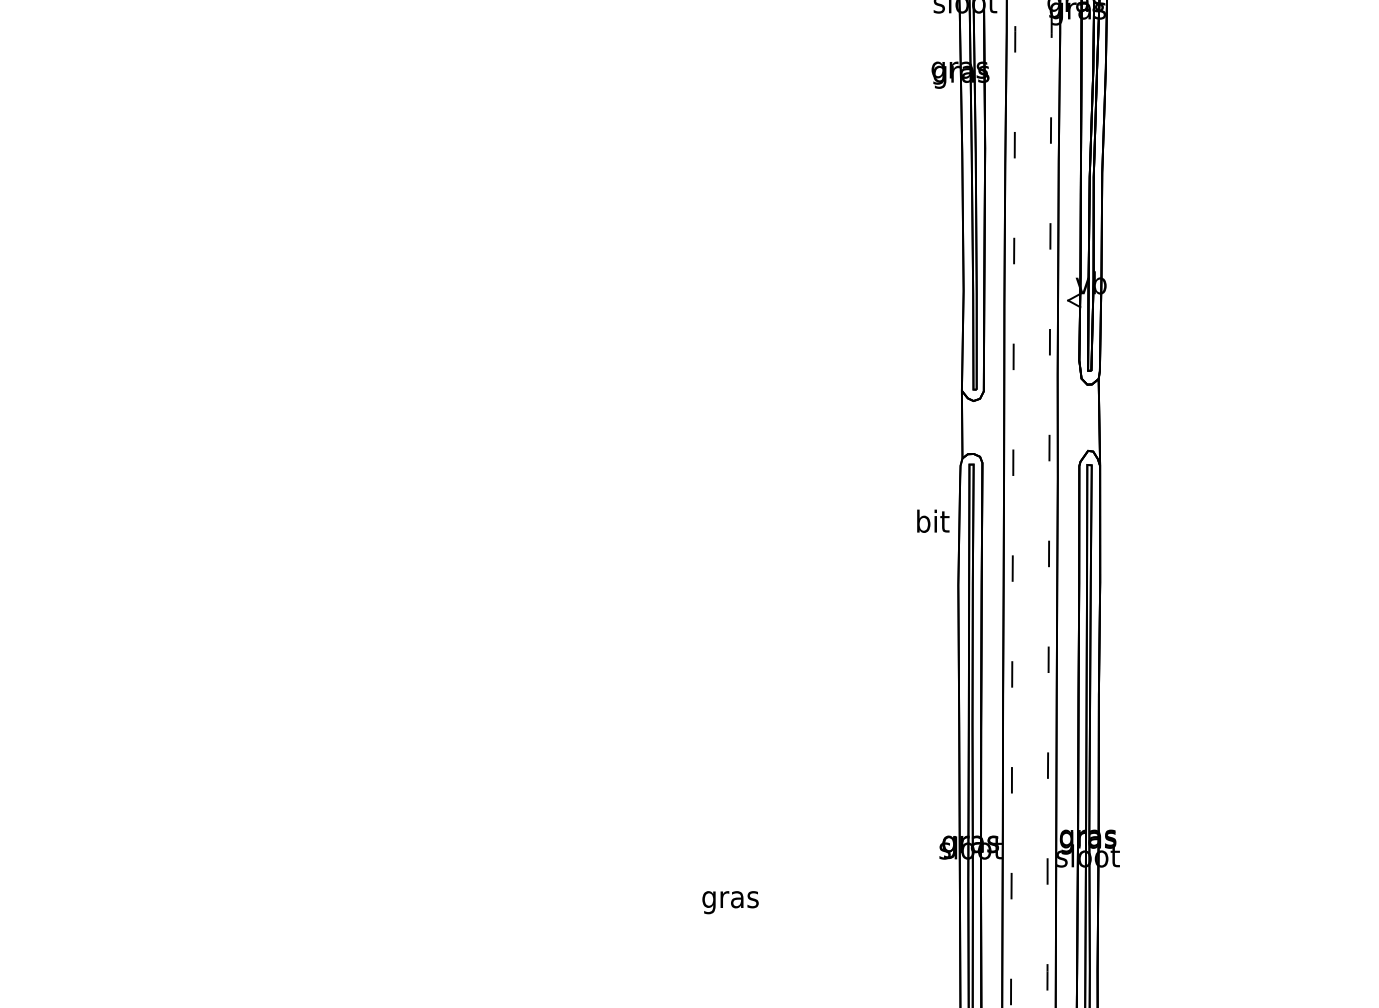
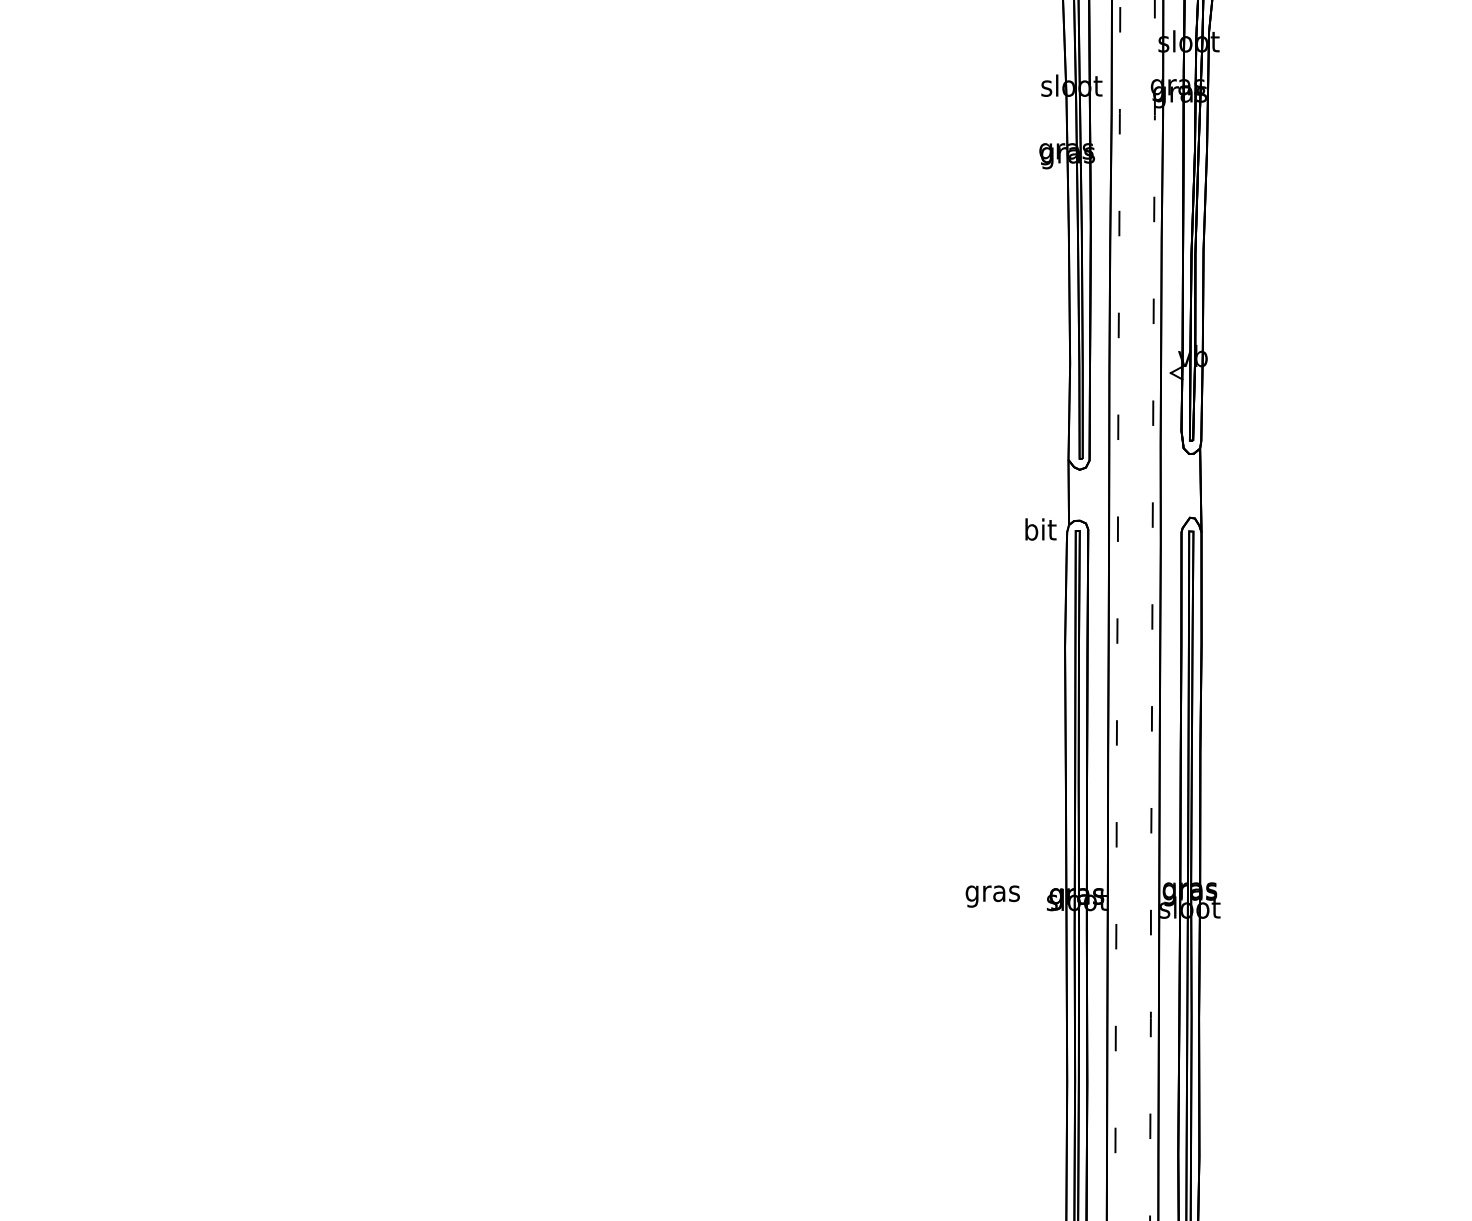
text: (932, 521) -> (1040, 529), moved
text: (730, 902) -> (992, 896), moved

